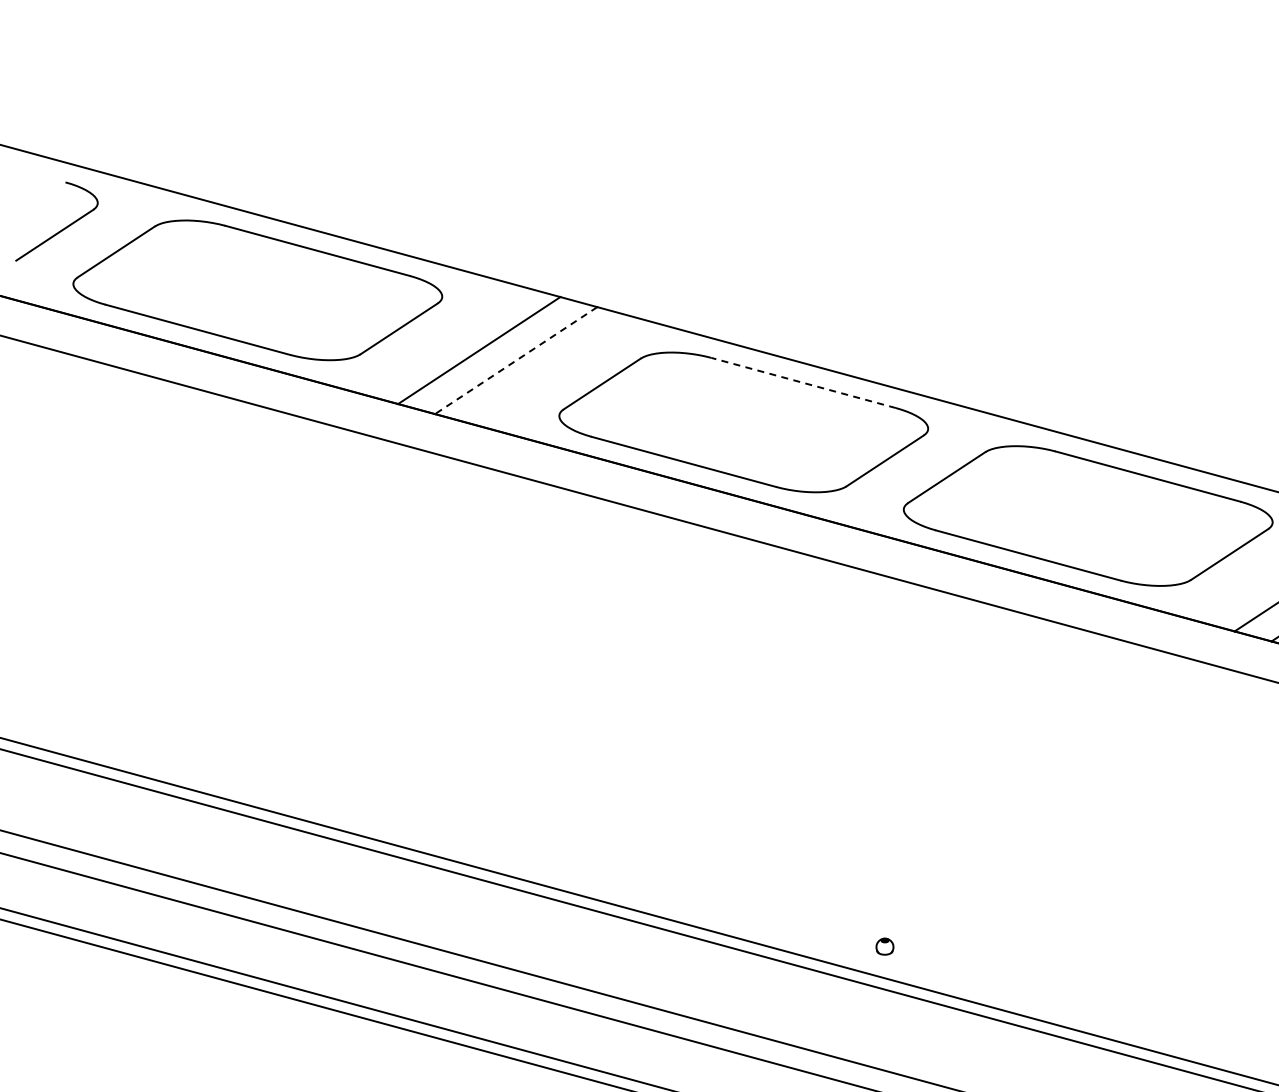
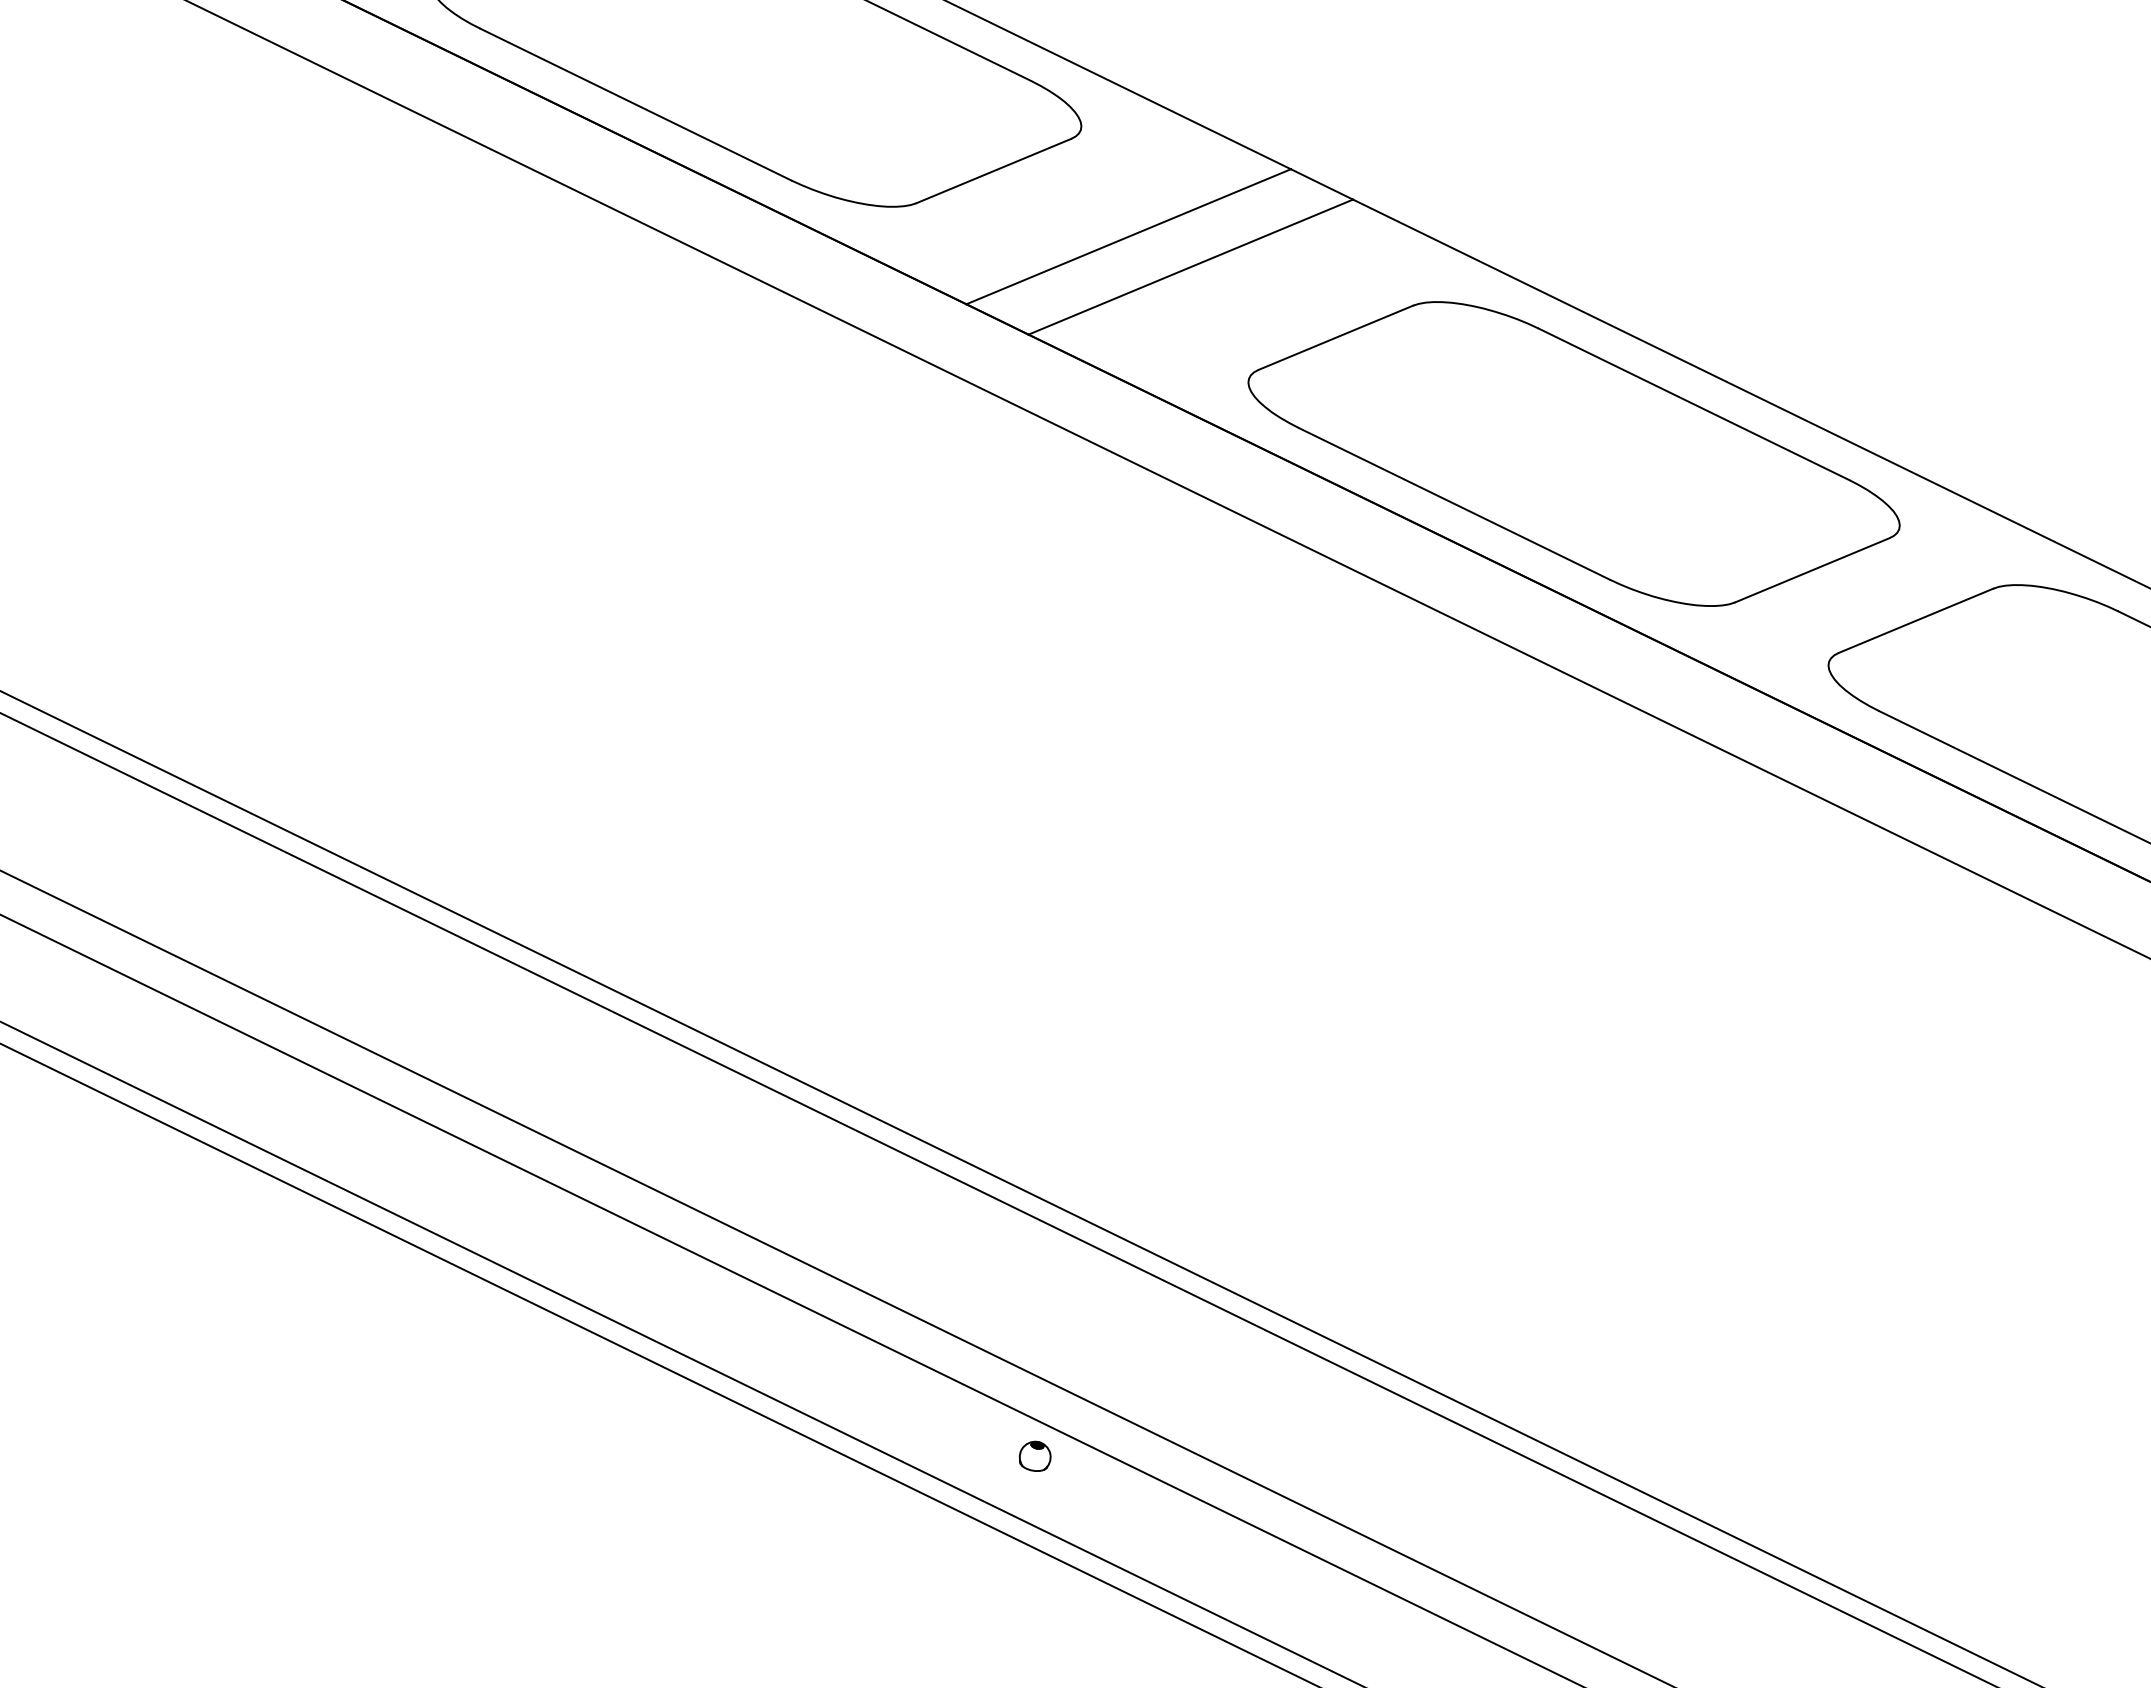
line: (515, 360) -> (1189, 266), dashed -> solid
line: (803, 382) -> (1693, 403), dashed -> solid
part: (884, 946) -> (1034, 1455), moved

